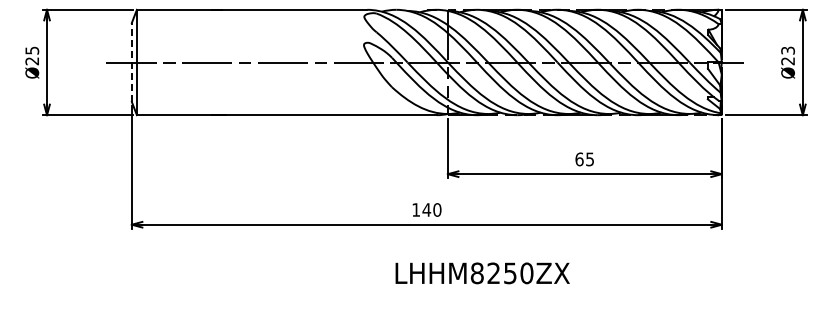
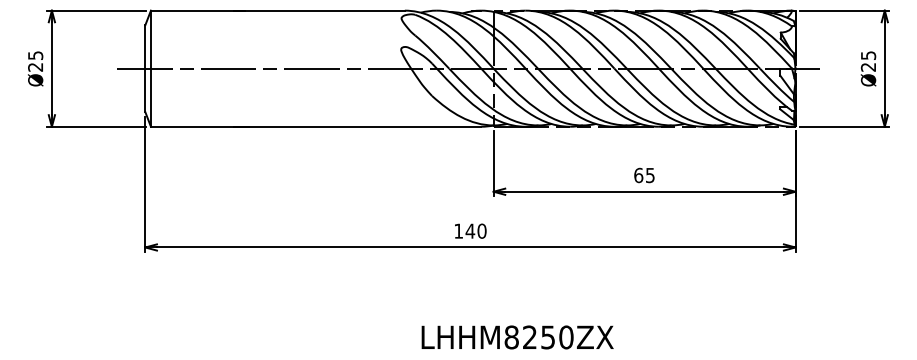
text: (787, 50) -> (867, 55), Ø23 -> Ø25
line: (131, 62) -> (144, 68), dashed -> solid
text: (482, 273) -> (517, 337), moved

